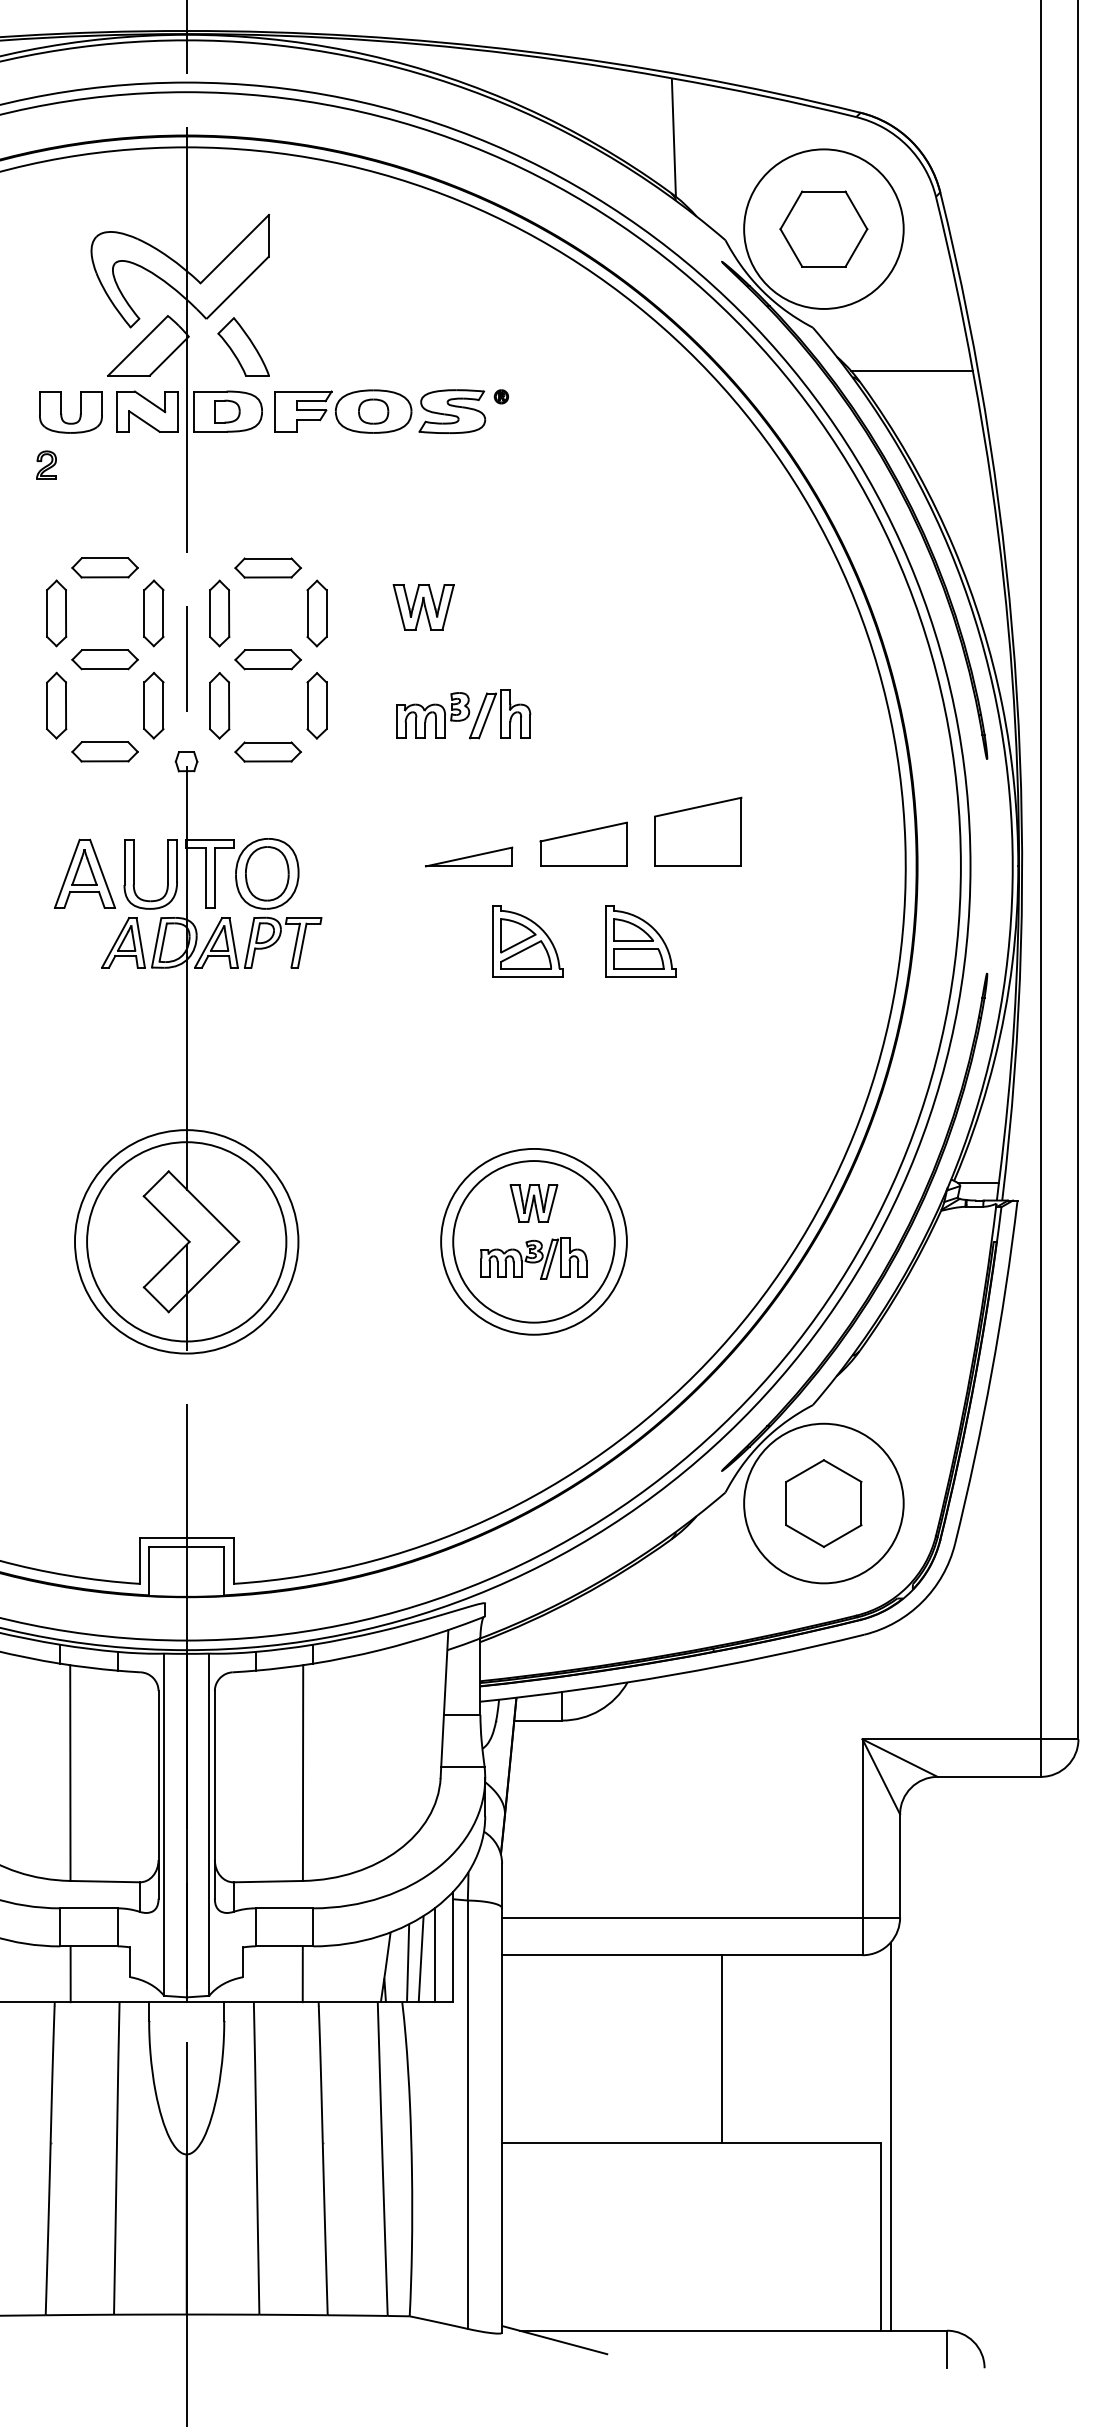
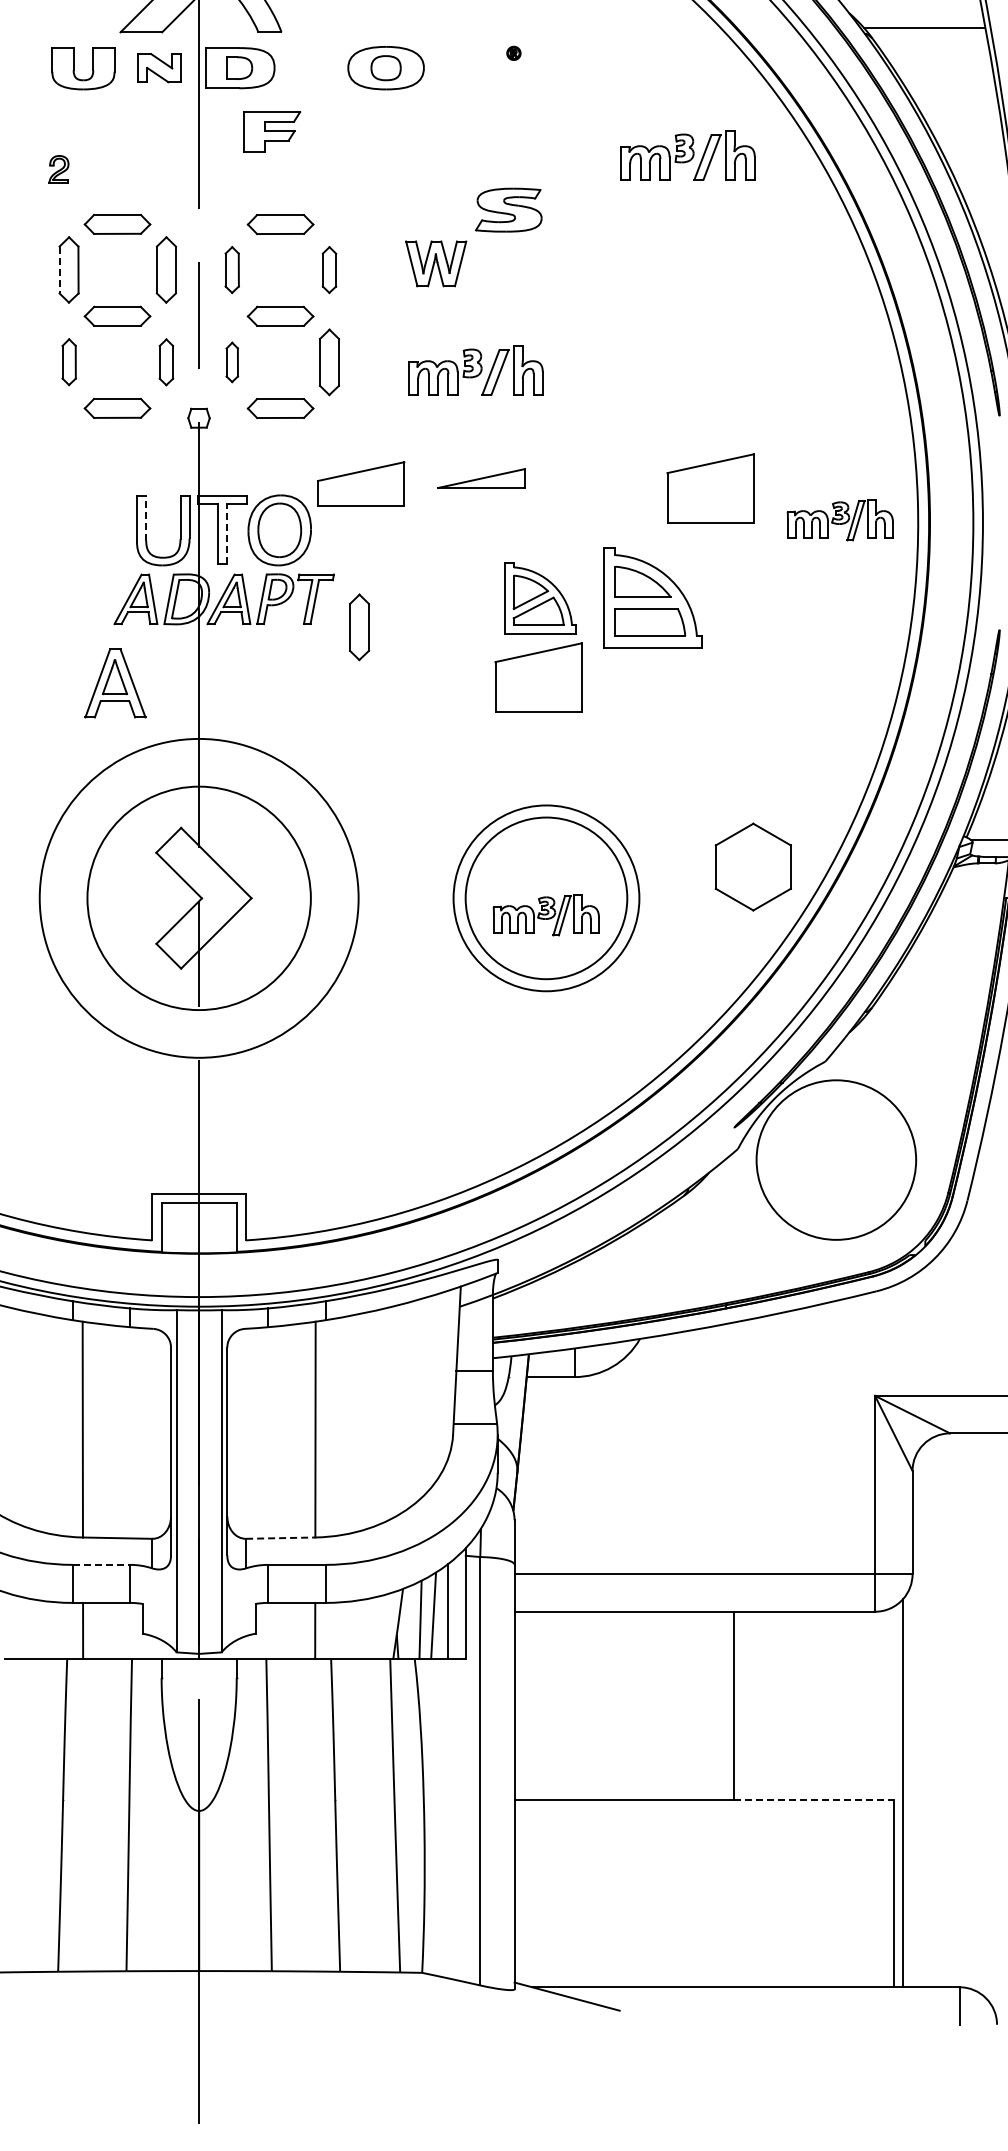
part: (147, 411) -> (159, 68), size x0.7
part: (303, 411) -> (271, 132), moved
part: (452, 411) -> (508, 210), moved
part: (46, 464) -> (58, 169), moved
part: (675, 499) -> (687, 156), added
part: (219, 613) -> (231, 270), size x0.7
part: (316, 613) -> (328, 270), size x0.7
line: (47, 614) -> (59, 271), solid -> dashed
part: (56, 705) -> (68, 362), size x0.7
part: (153, 705) -> (165, 362), size x0.7
part: (219, 705) -> (231, 362), size x0.6
part: (583, 843) -> (360, 483), moved
part: (469, 856) -> (481, 478), moved
line: (133, 861) -> (145, 518), solid -> dashed
part: (827, 863) -> (839, 520), added
part: (84, 873) -> (114, 683), moved
line: (214, 877) -> (226, 534), solid -> dashed
part: (640, 941) -> (652, 598), size x1.4
part: (346, 970) -> (358, 627), added
part: (526, 1020) -> (538, 677), added
part: (533, 1203) -> (545, 860), removed
circle: (186, 1241) -> (198, 898), size x1.6
part: (823, 1503) -> (752, 867), moved
line: (268, 1881) -> (280, 1538), solid -> dashed
line: (89, 1908) -> (101, 1565), solid -> dashed
line: (801, 2142) -> (813, 1799), solid -> dashed

